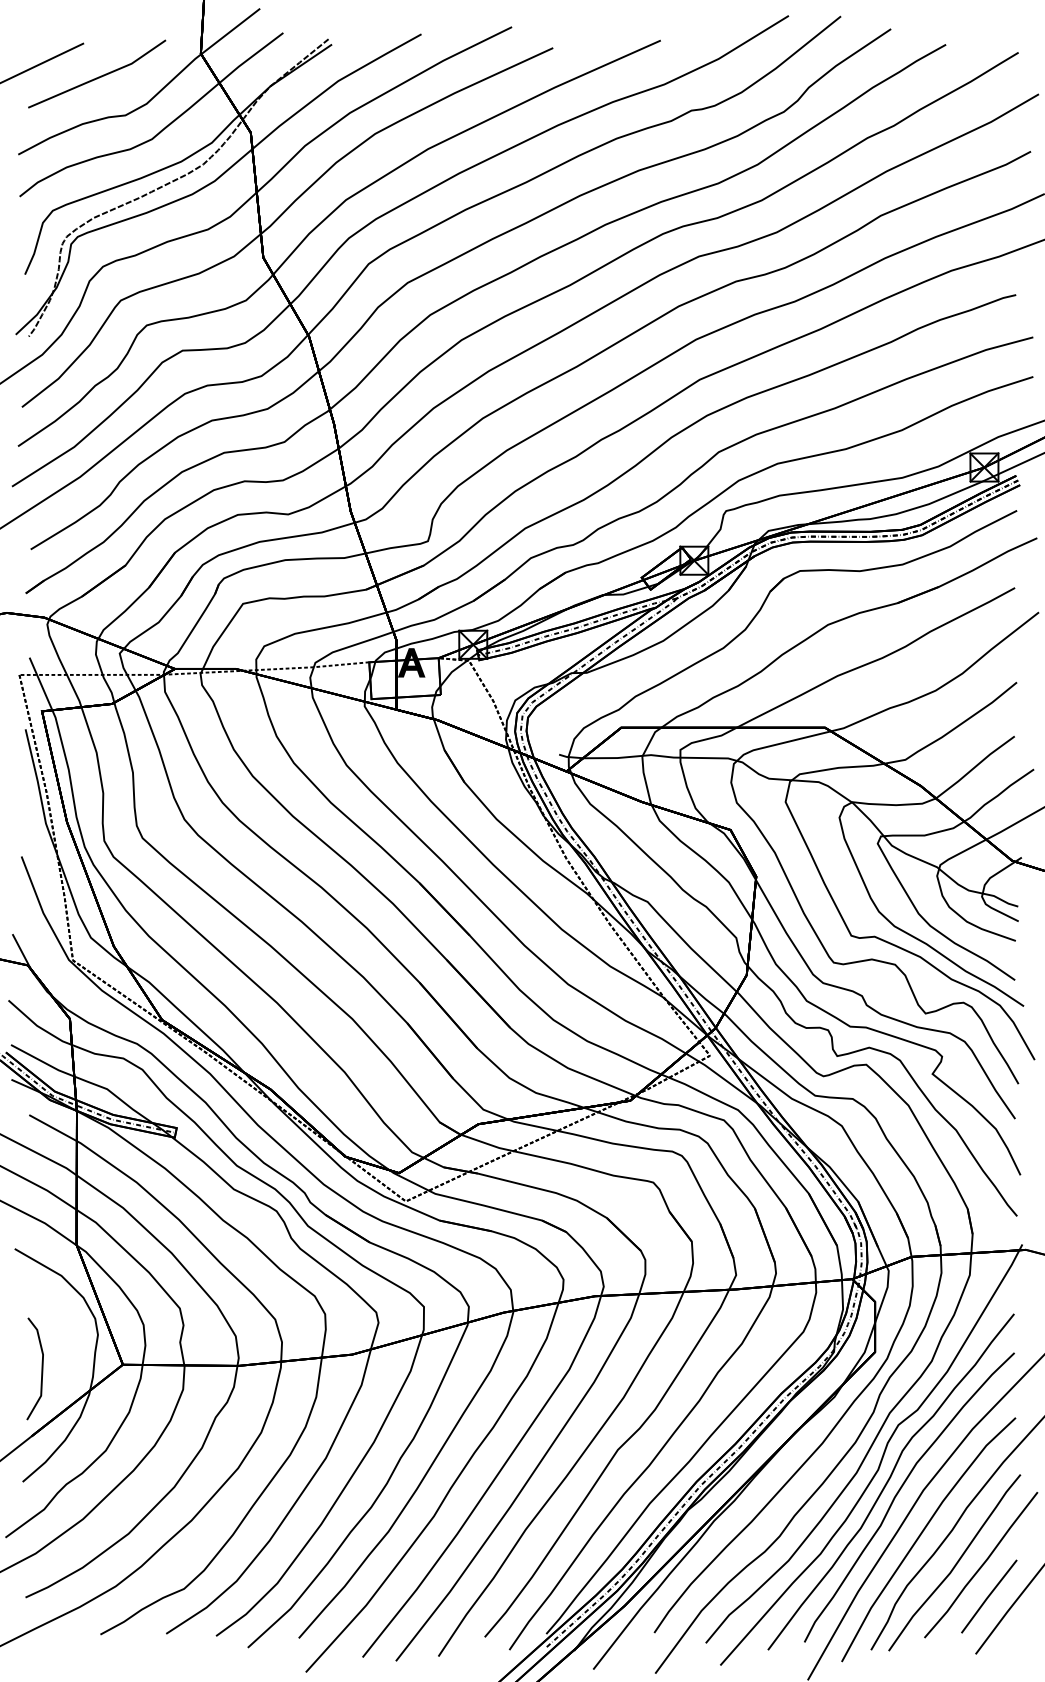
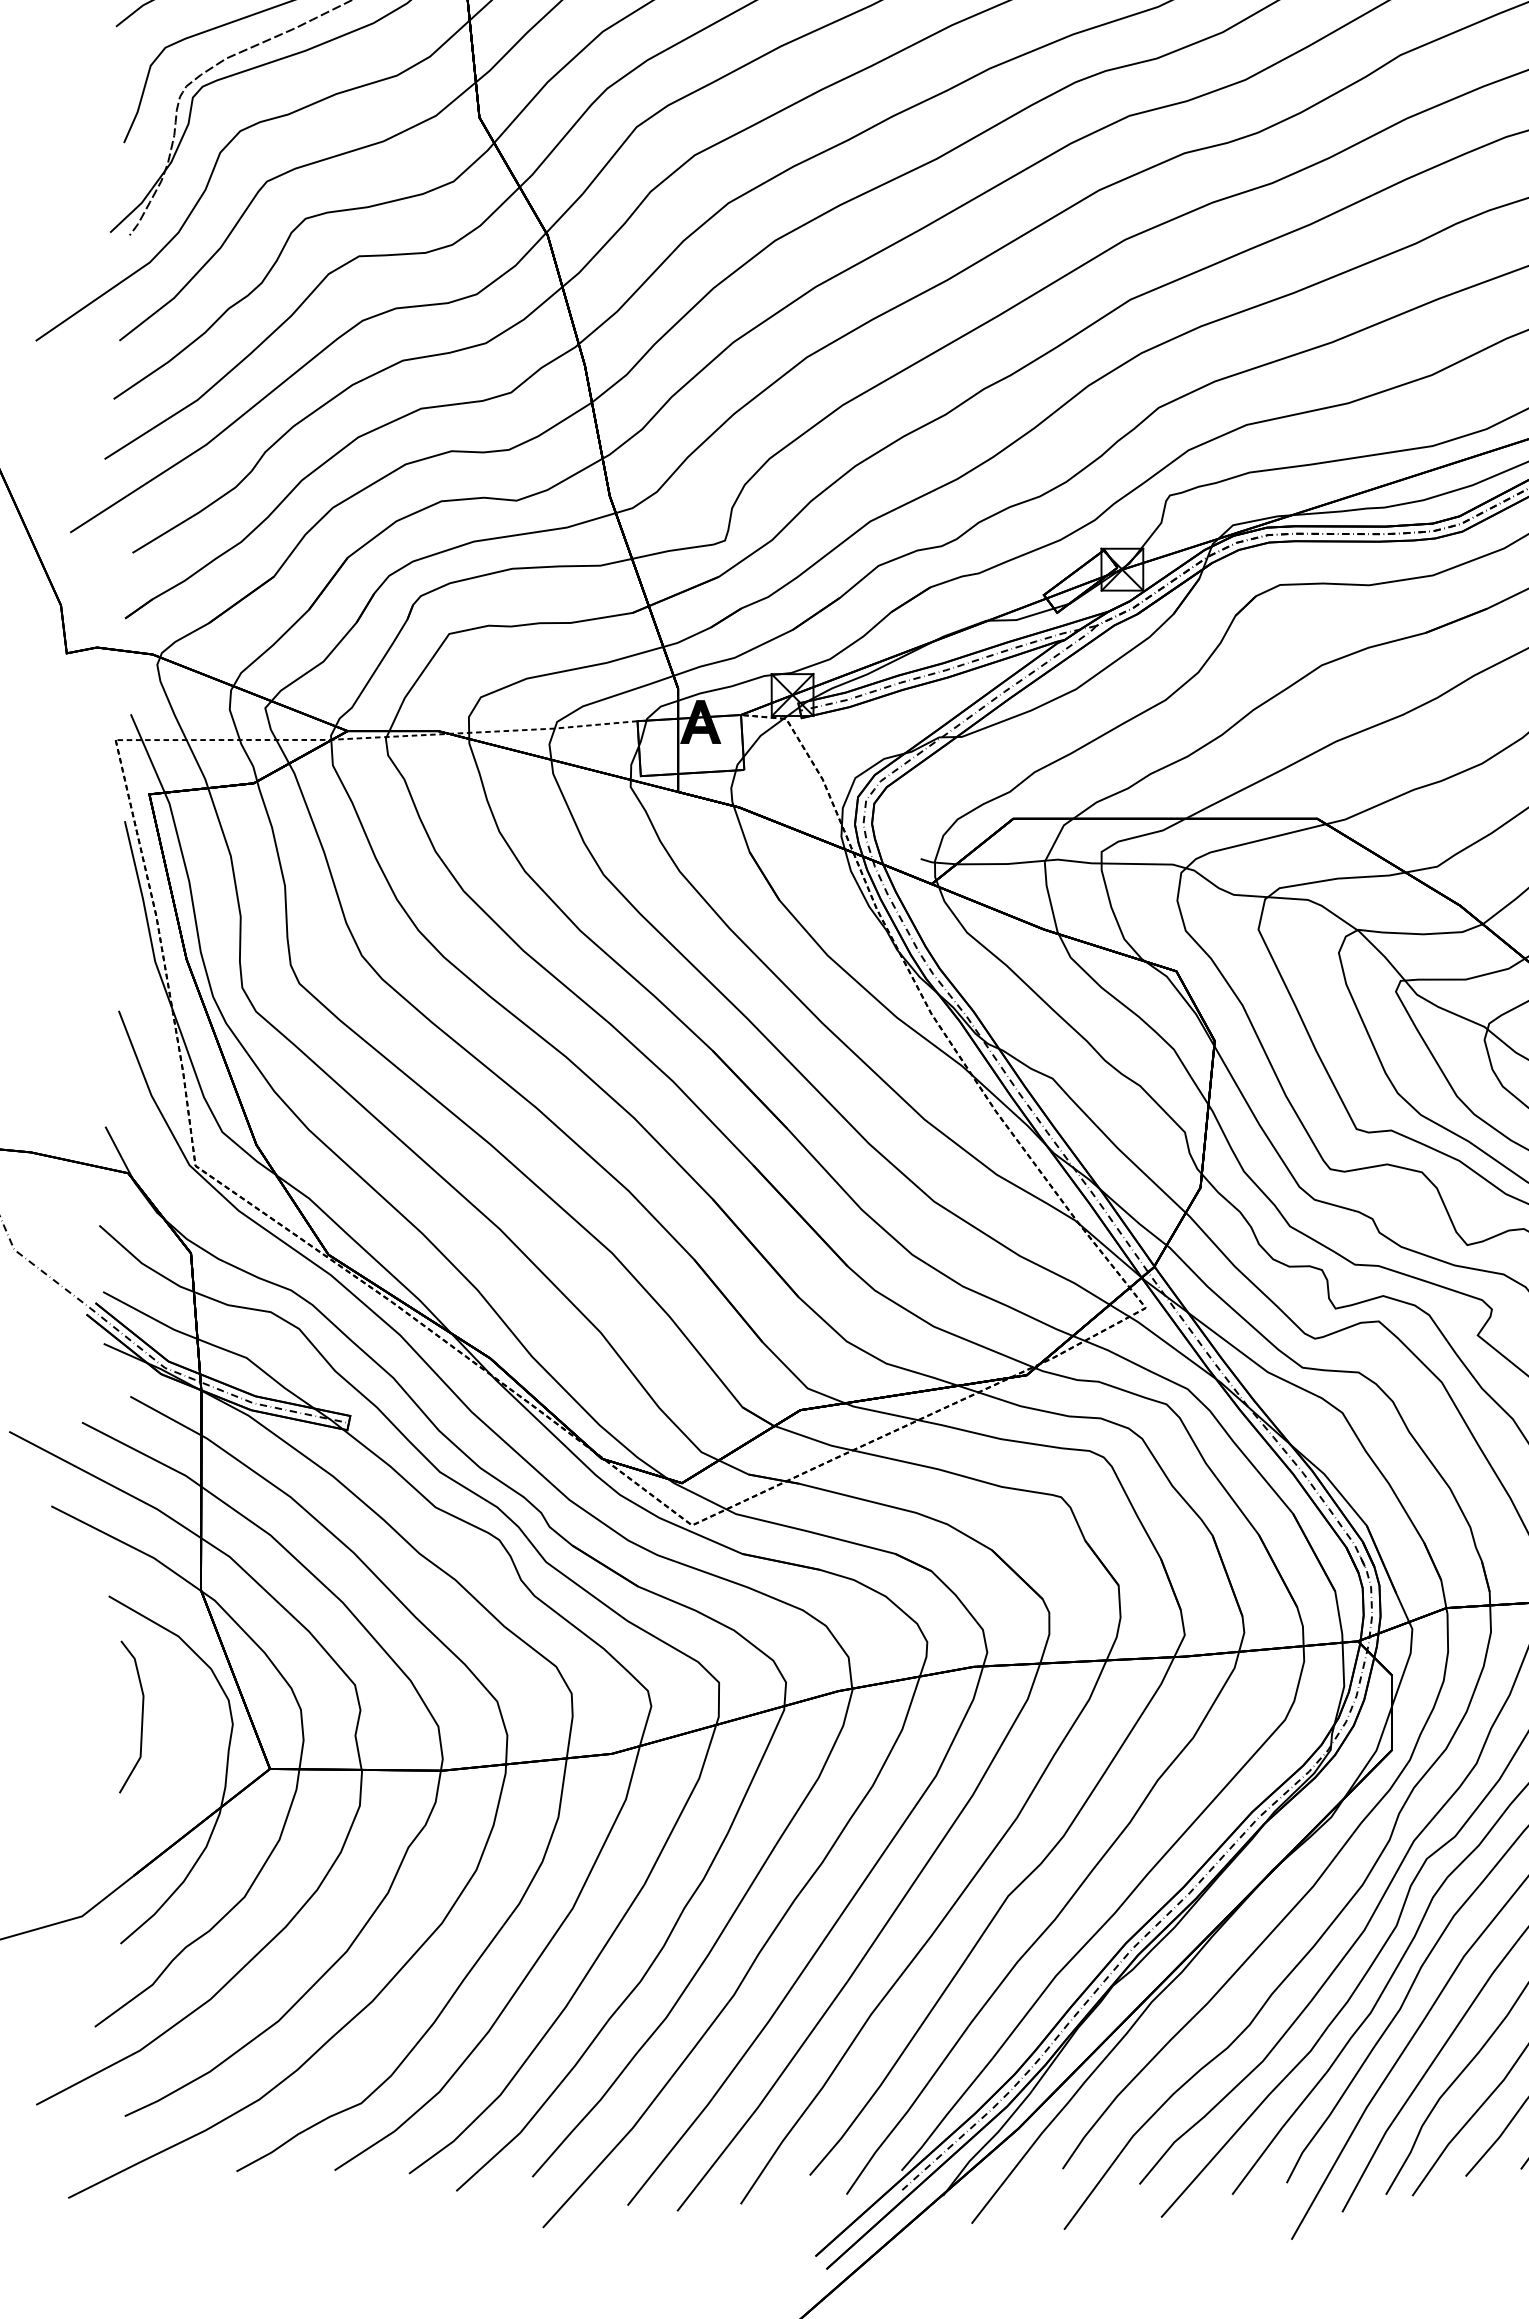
line: (41, 1368) -> (141, 1716), moved

